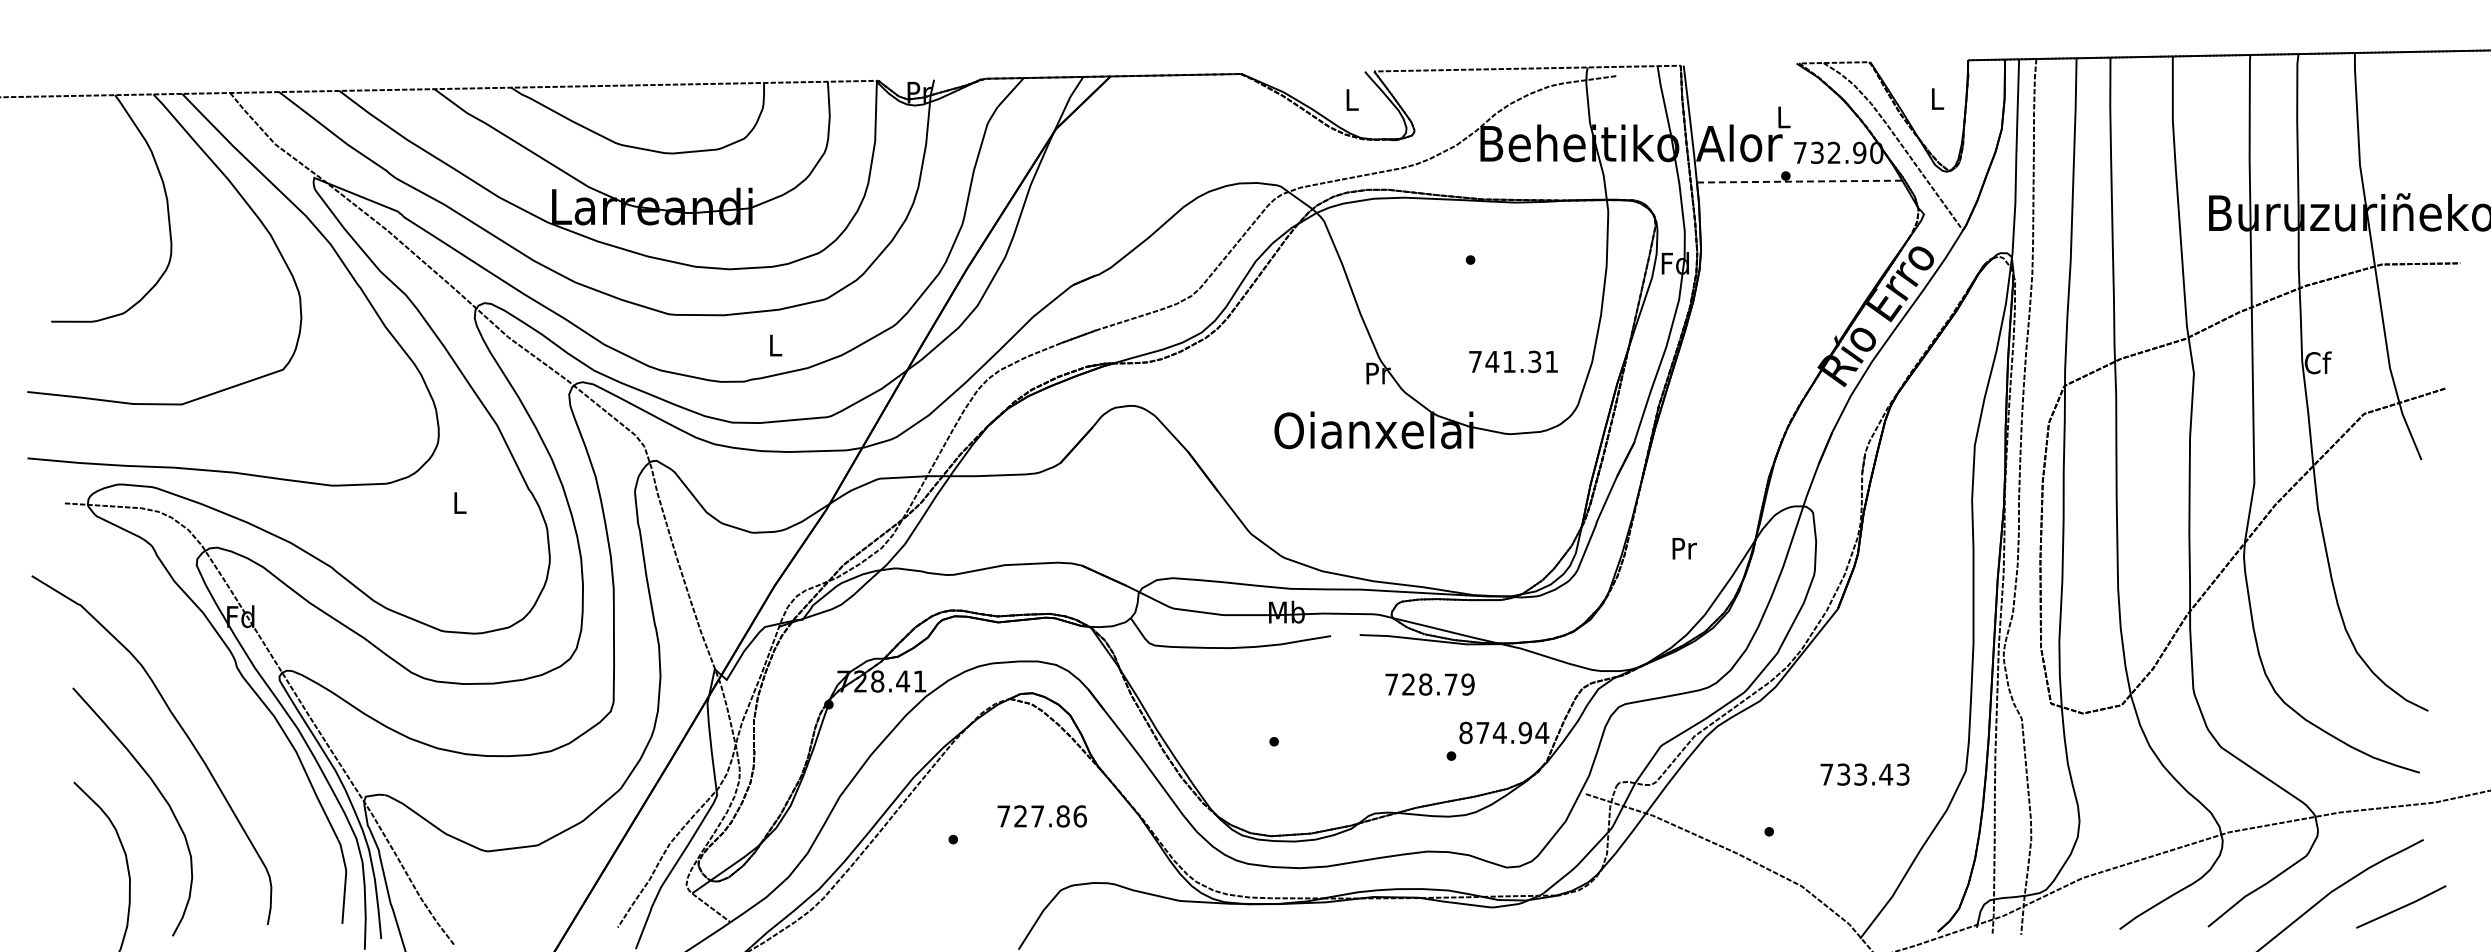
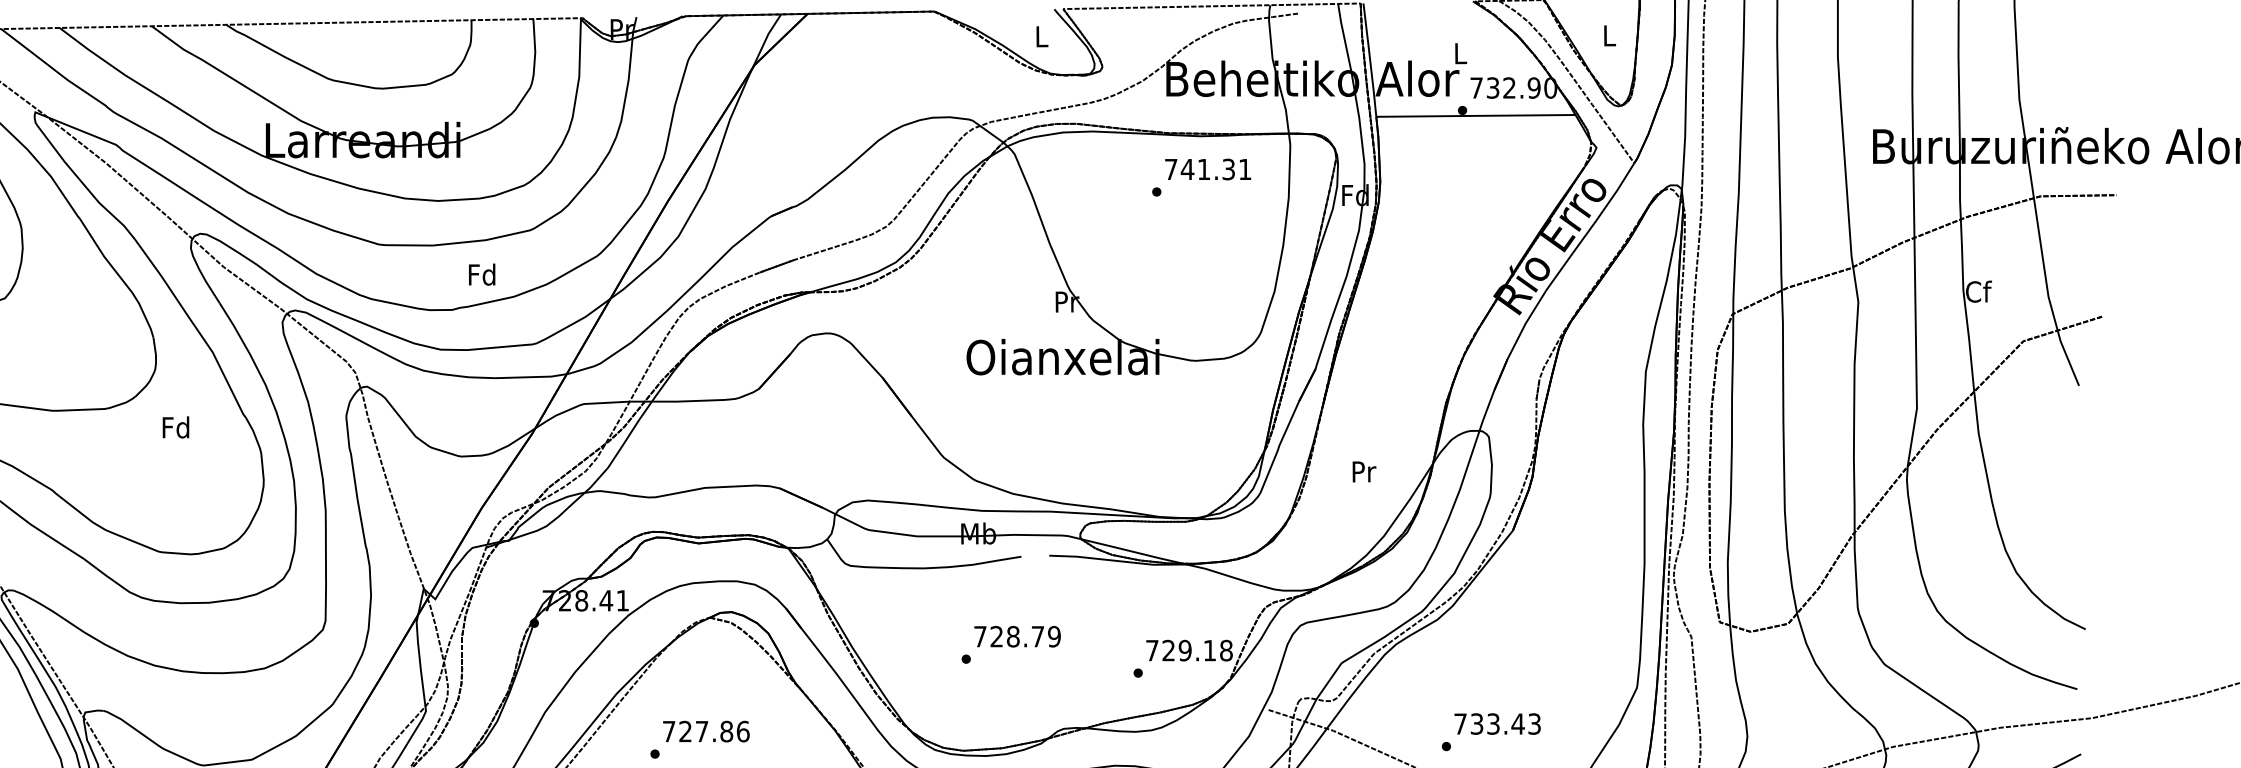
line: (1799, 181) -> (1475, 115), dashed -> solid
text: (774, 344) -> (481, 273), L -> Fd
text: (1513, 361) -> (1208, 169), moved
text: (458, 502) -> (175, 427), L -> Fd
text: (1429, 684) -> (1017, 636), moved
text: (1504, 732) -> (1189, 650), 874.94 -> 729.18
text: (1864, 774) -> (1497, 723), moved
text: (1041, 816) -> (705, 731), moved

